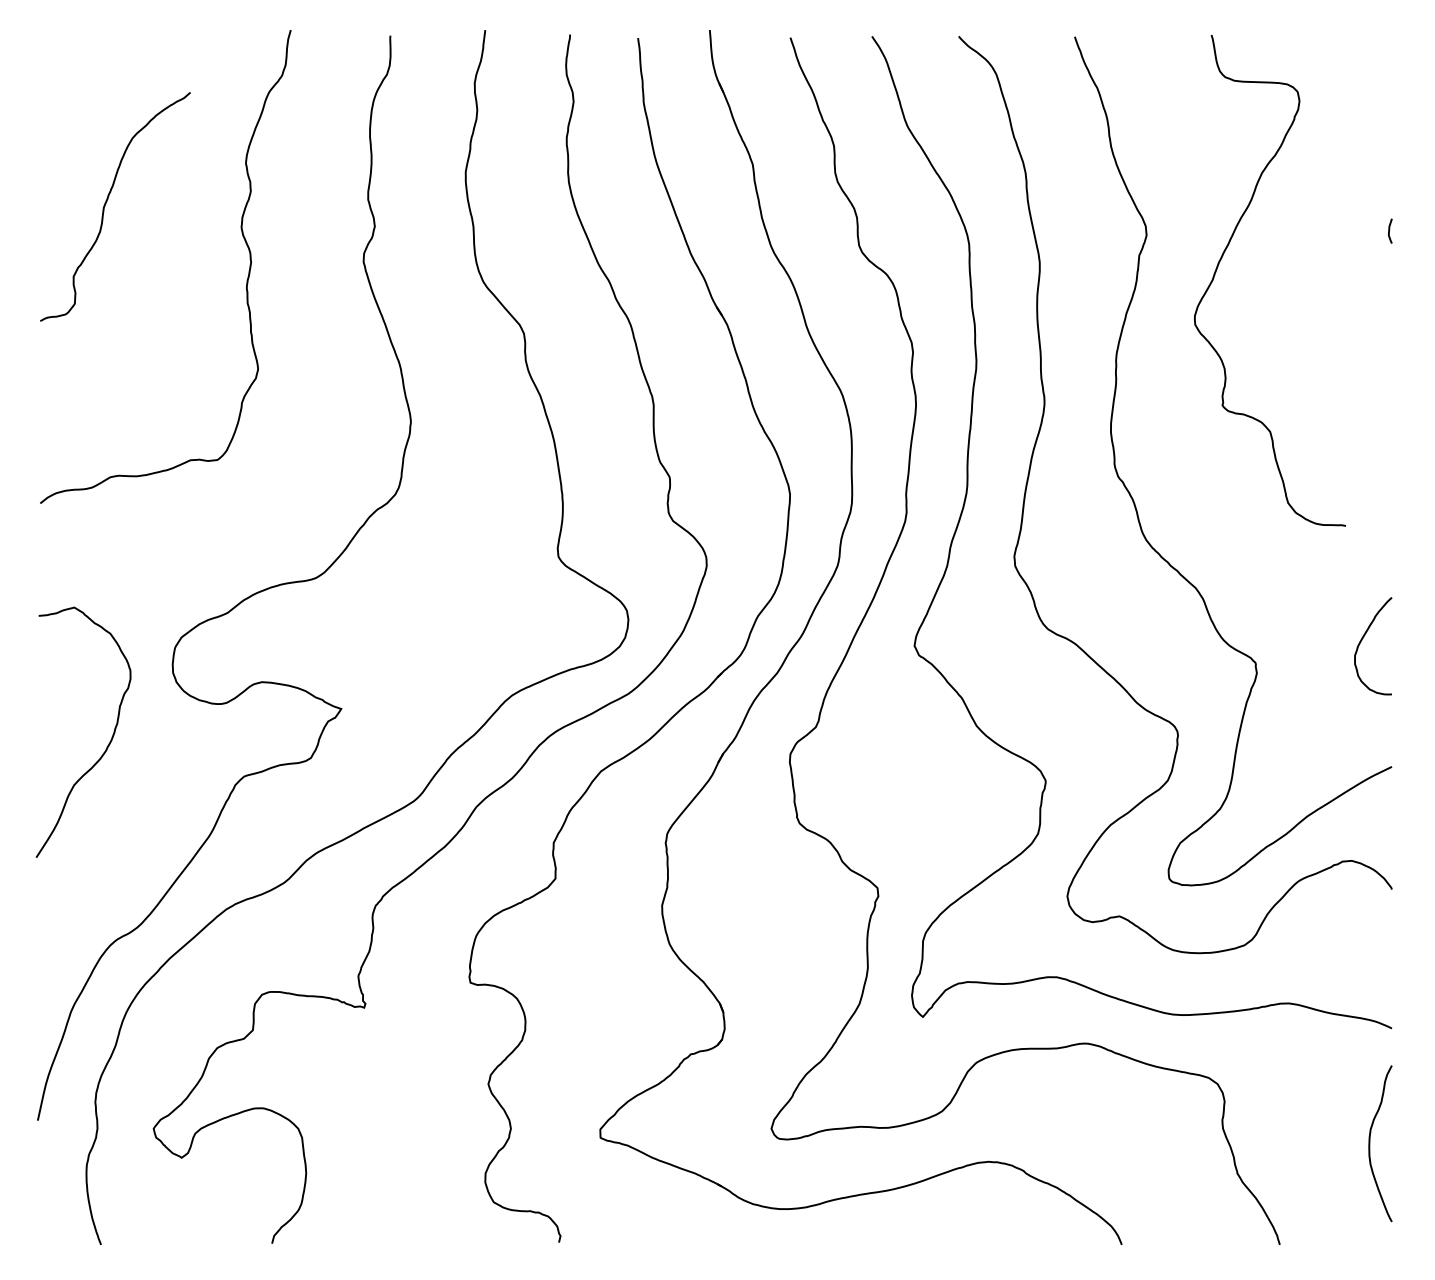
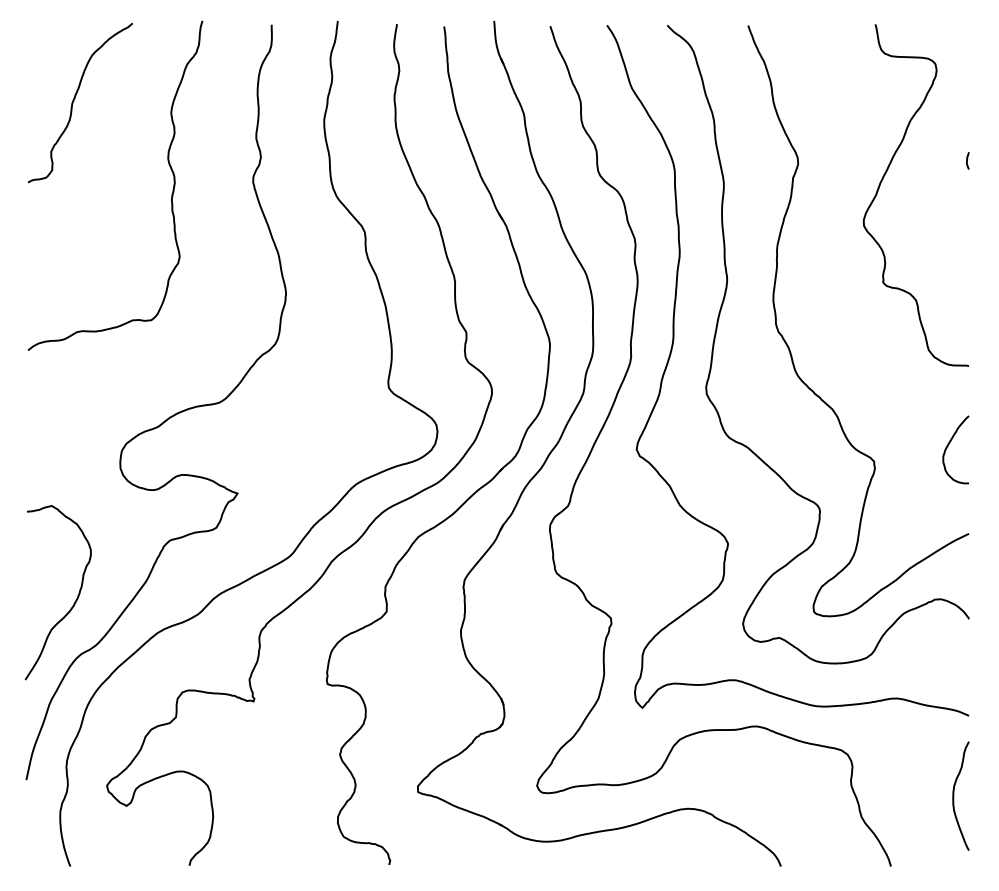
curve: (106, 204) -> (74, 101), moved
curve: (1223, 257) -> (883, 179), moved
curve: (106, 744) -> (74, 601), moved

